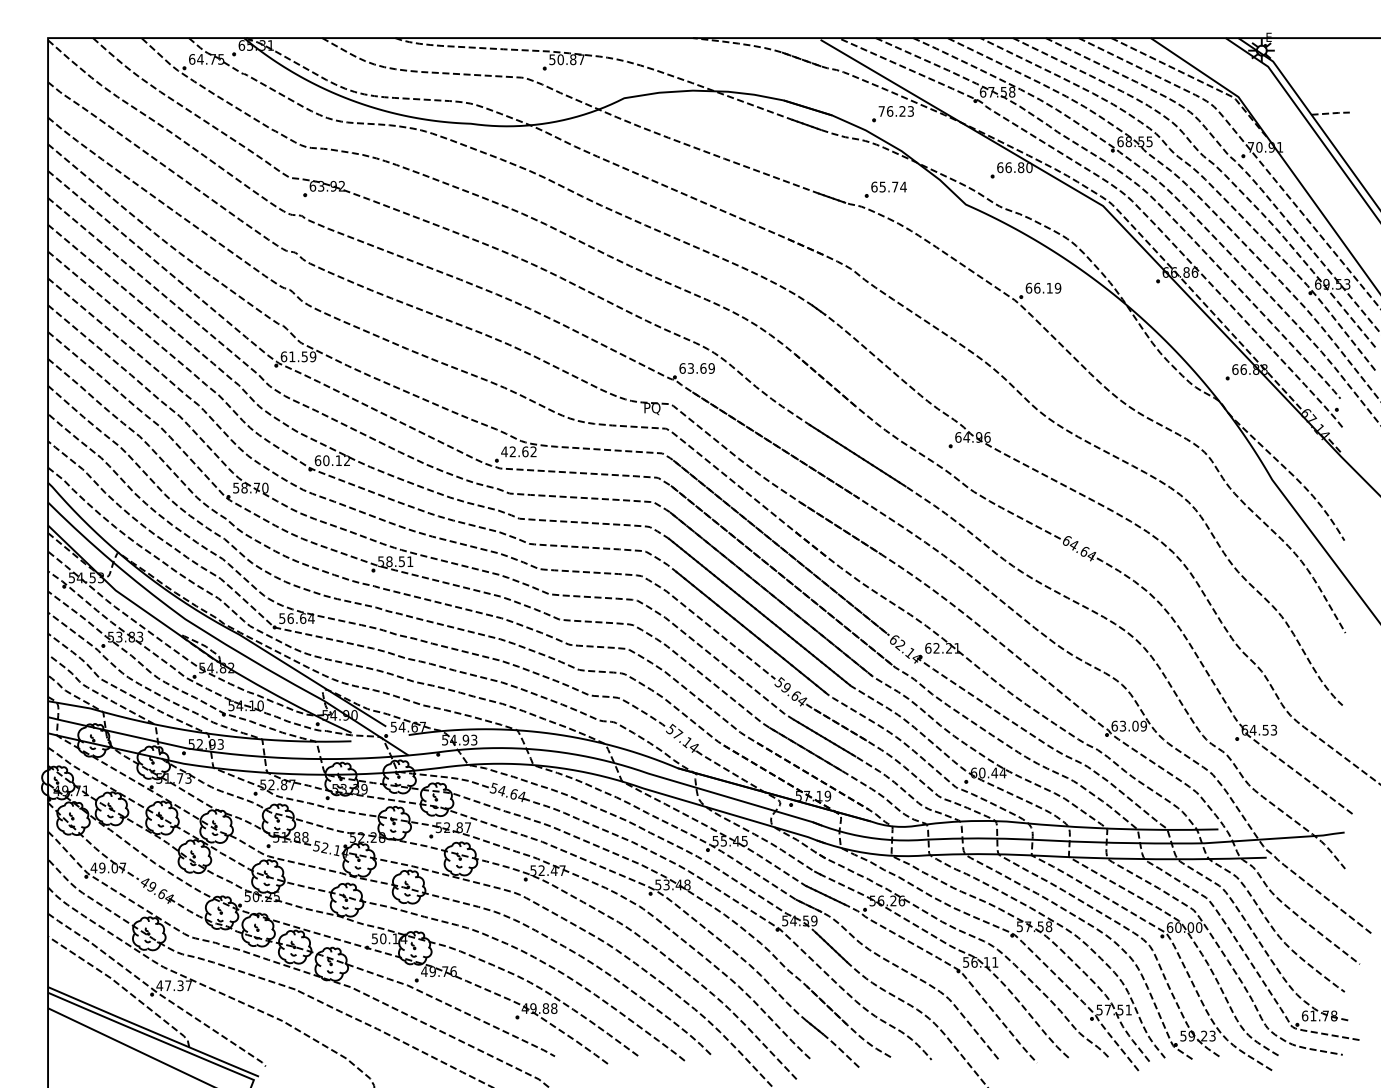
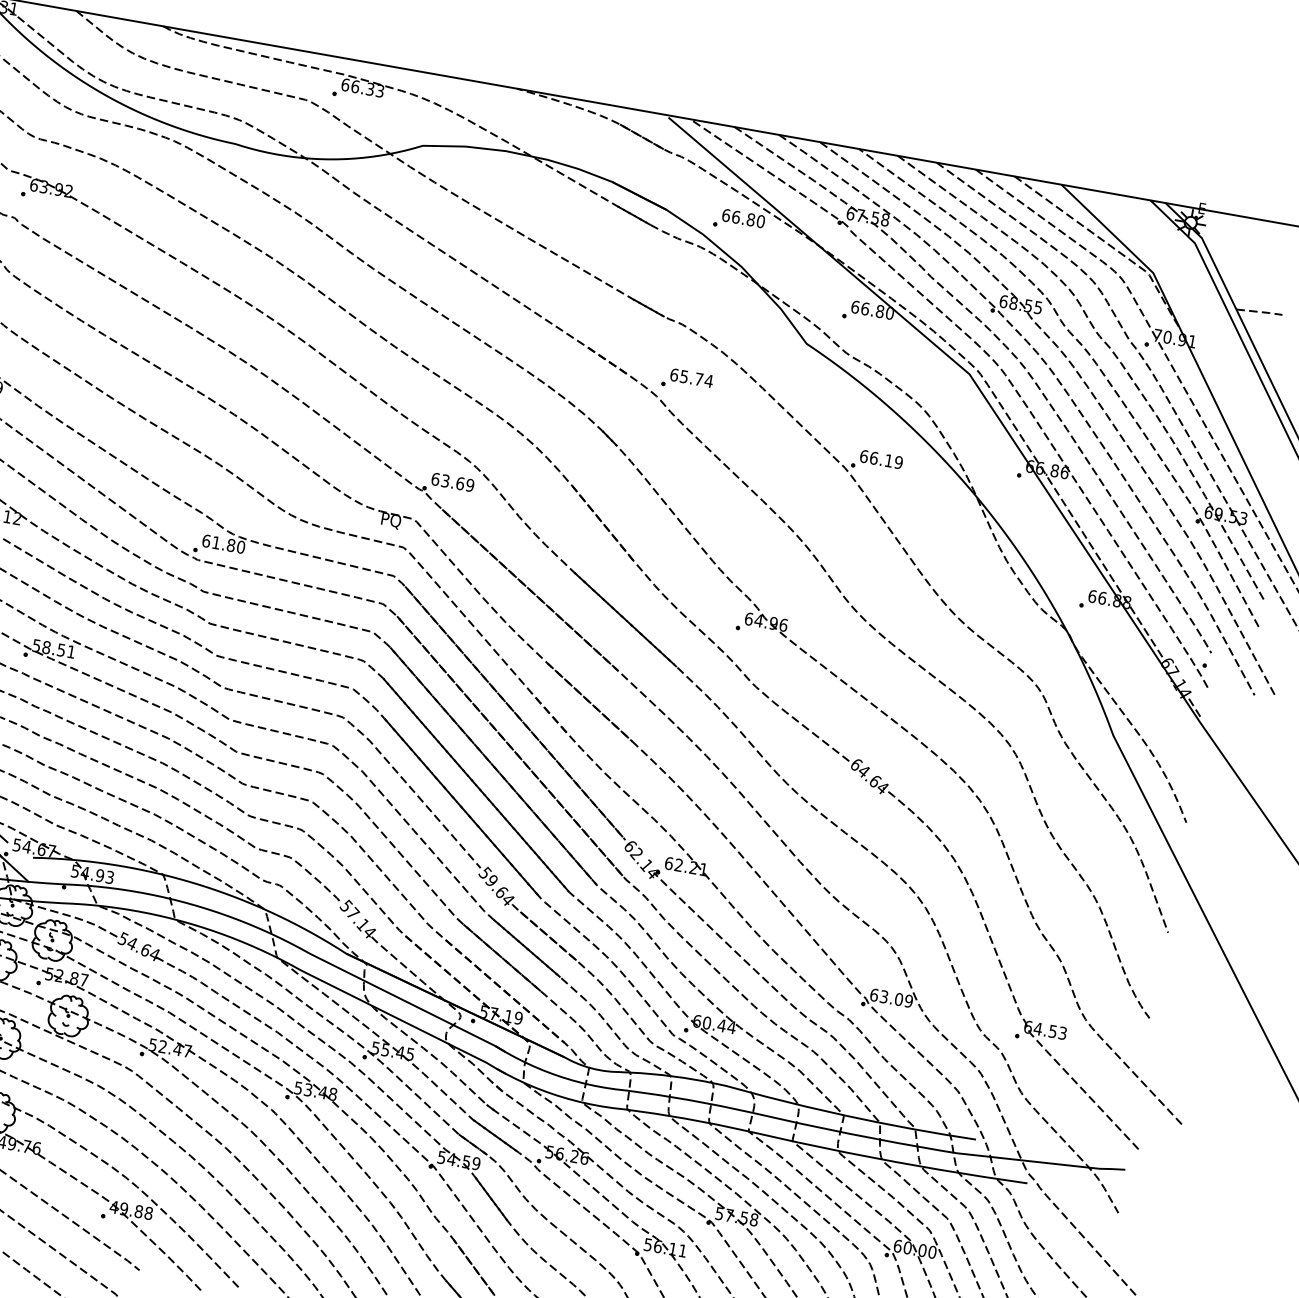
text: (566, 59) -> (362, 87), 50.87 -> 66.33
text: (896, 111) -> (743, 218), 76.23 -> 66.80
part: (885, 189) -> (687, 380), moved
text: (518, 451) -> (223, 543), 42.62 -> 61.80

